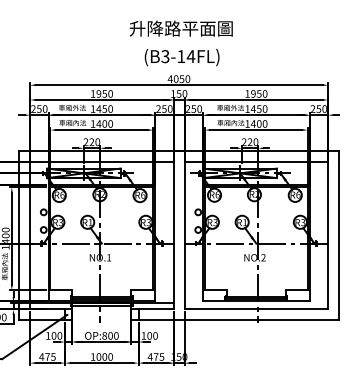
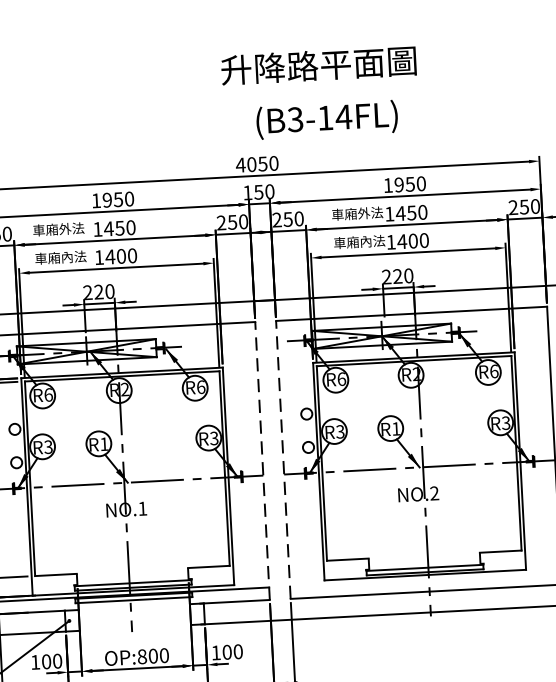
text: (180, 28) -> (317, 65), moved
text: (181, 57) -> (325, 119), moved
line: (173, 235) -> (262, 460), solid -> dashed
line: (184, 235) -> (283, 459), solid -> dashed

